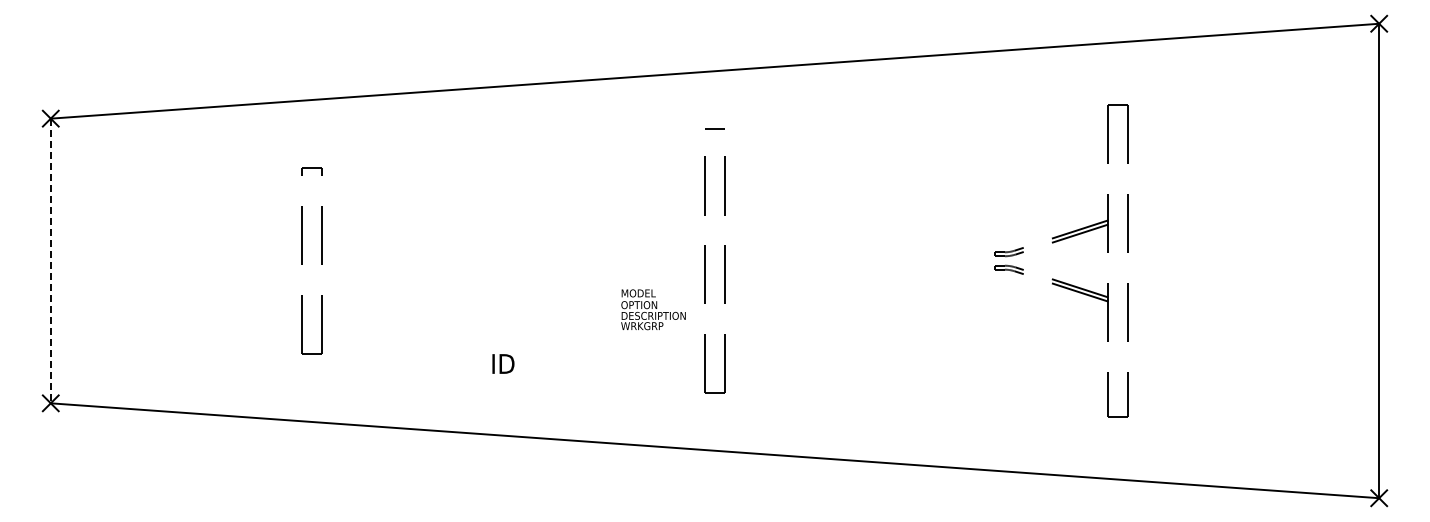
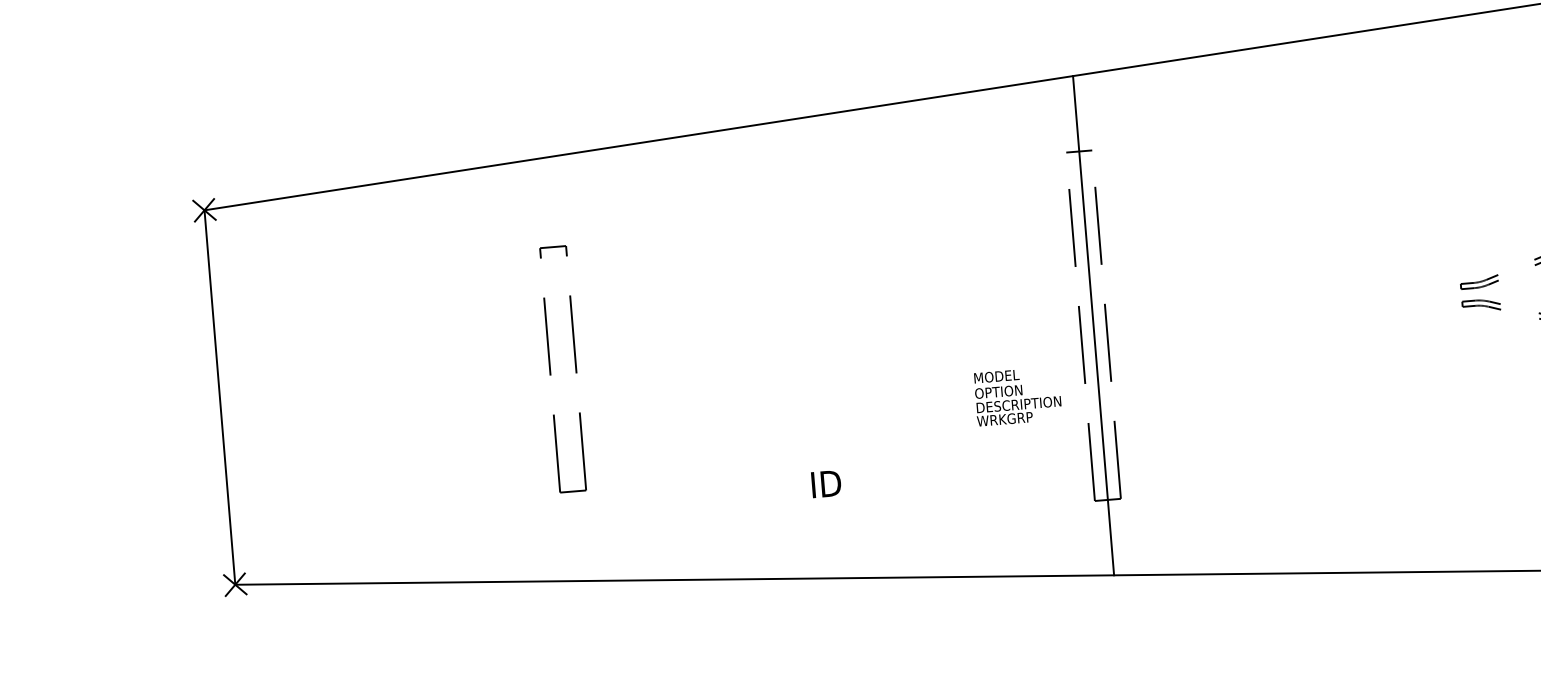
line: (715, 260) -> (1094, 325), added
line: (50, 261) -> (219, 398), dashed -> solid

